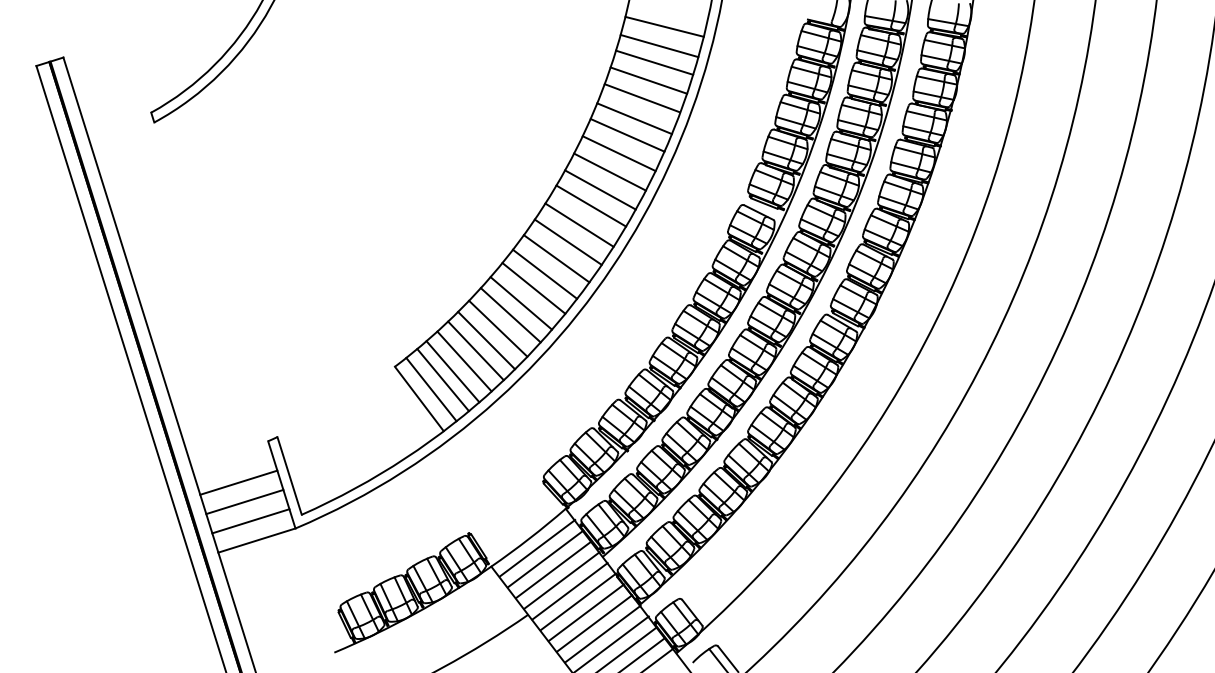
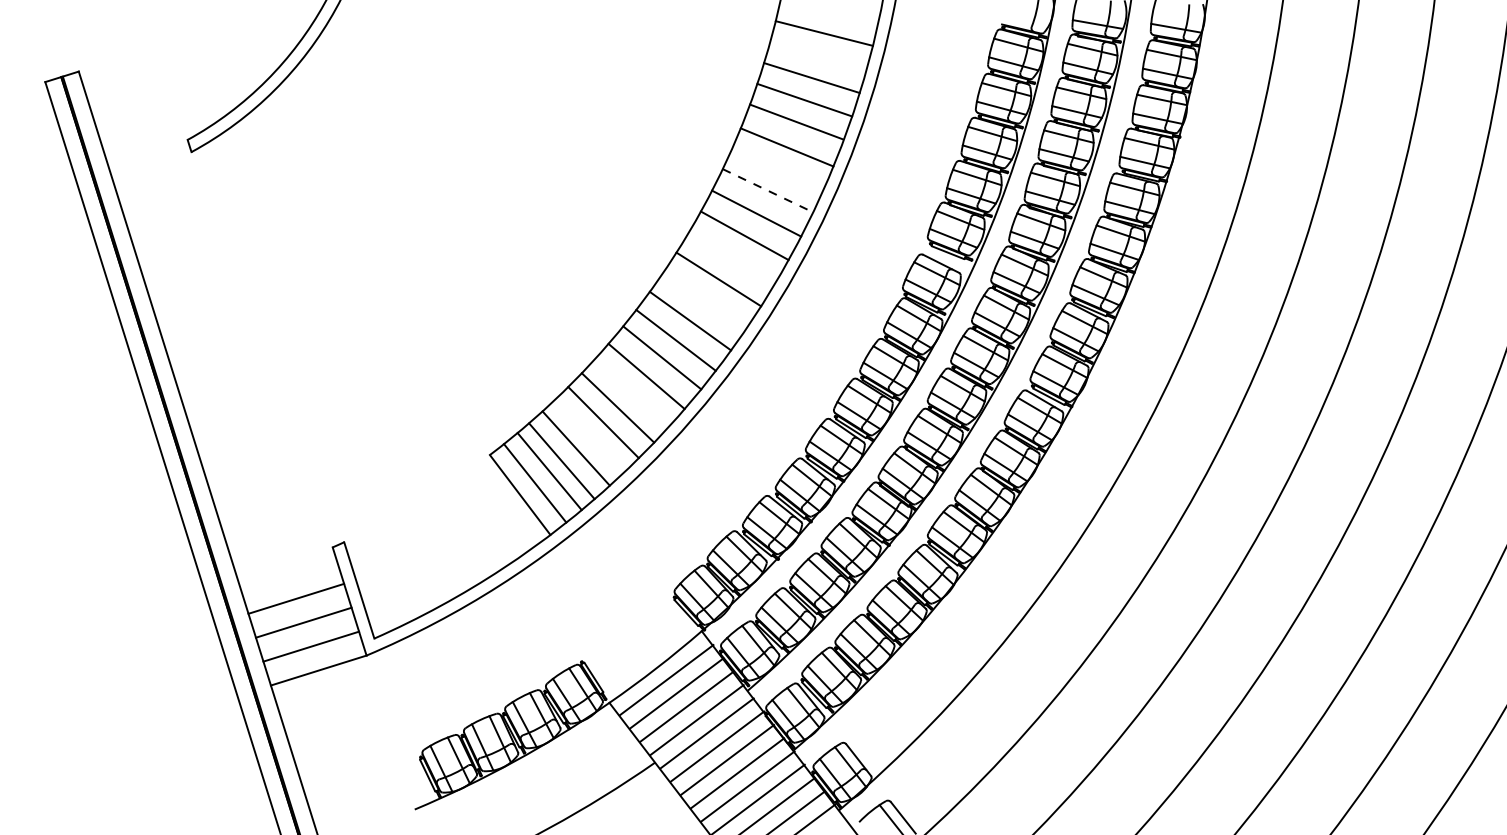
line: (659, 45) -> (817, 56), removed
line: (627, 135) -> (778, 168), removed
line: (619, 153) -> (768, 190), solid -> dashed
line: (591, 205) -> (733, 255), removed
line: (567, 241) -> (703, 299), removed
line: (510, 315) -> (633, 391), removed
line: (475, 350) -> (589, 434), removed

